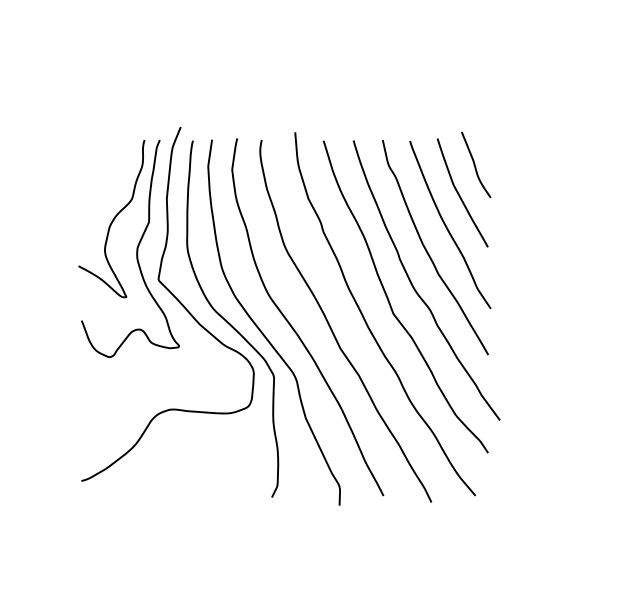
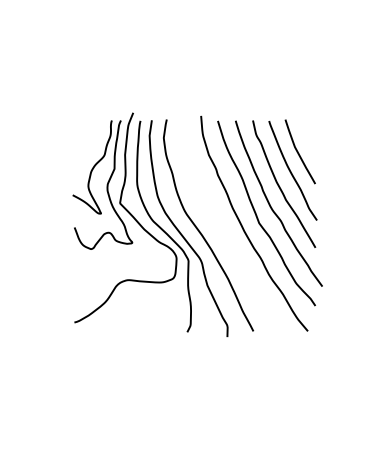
curve: (476, 163) -> (308, 134), removed
curve: (331, 325) -> (222, 230), removed

